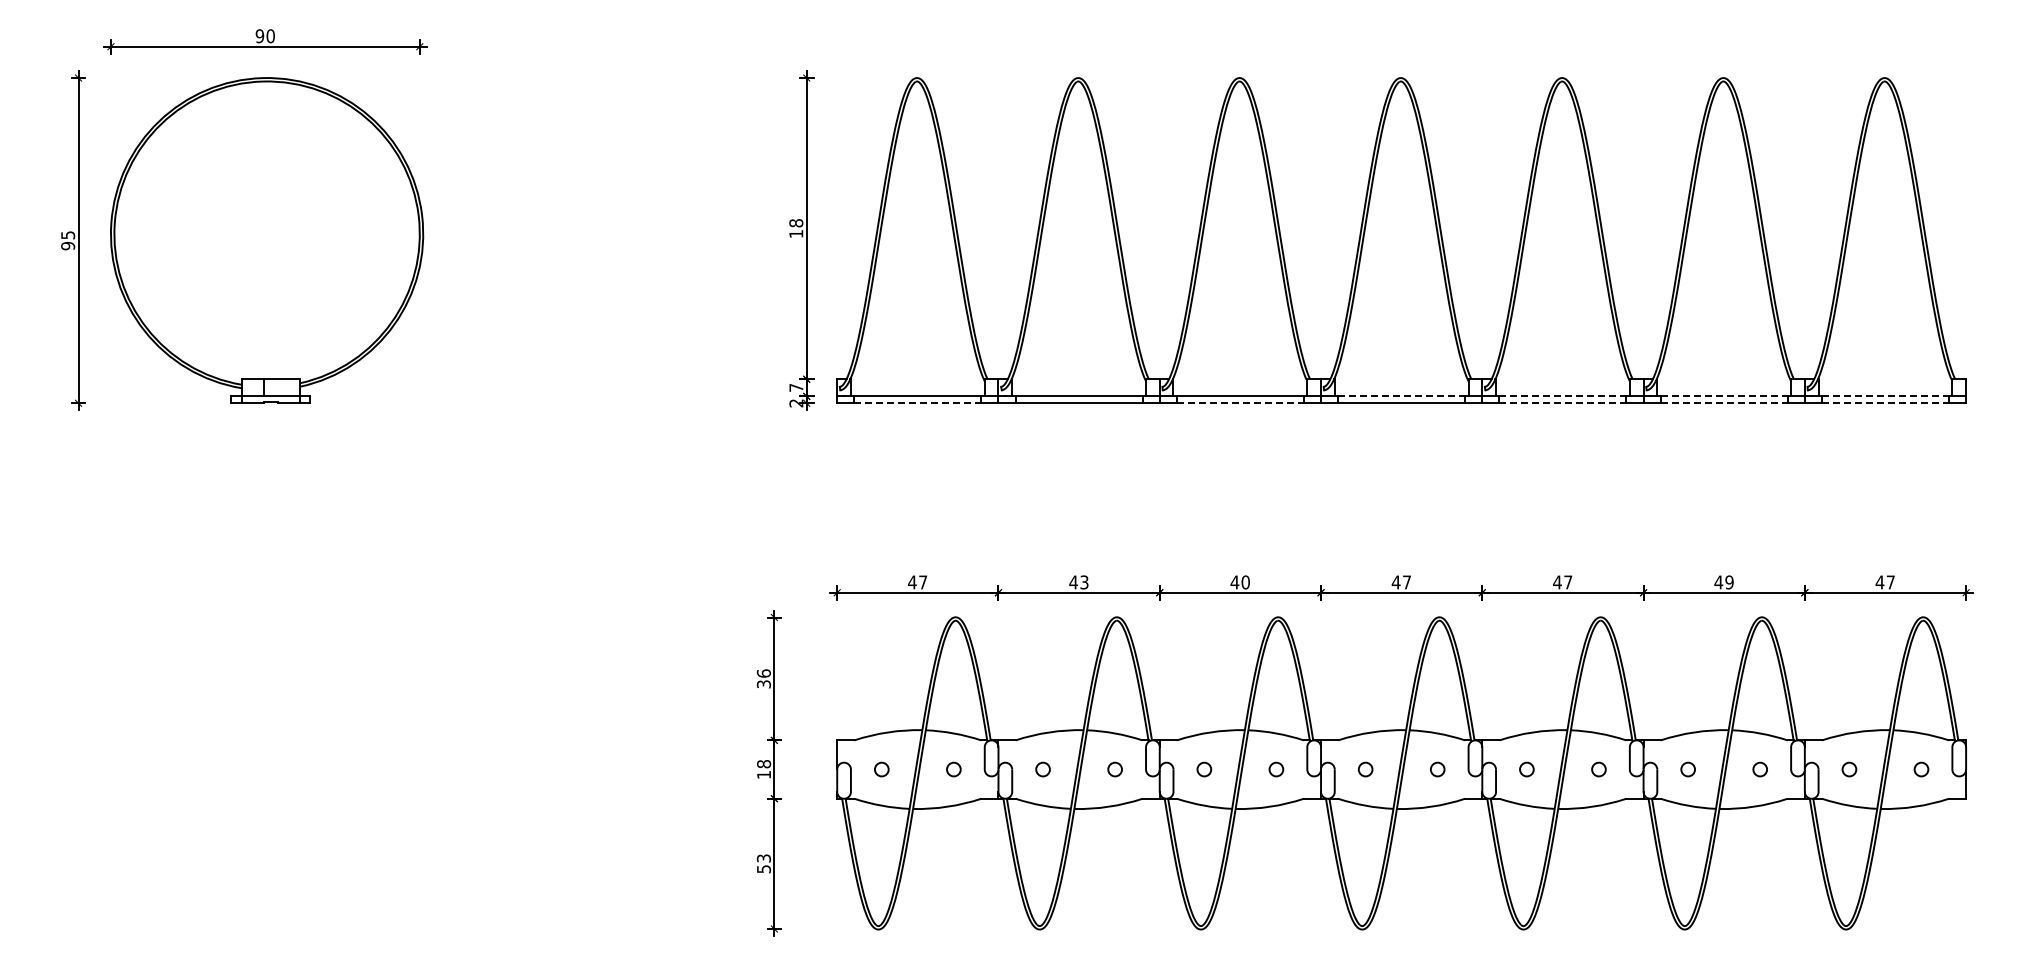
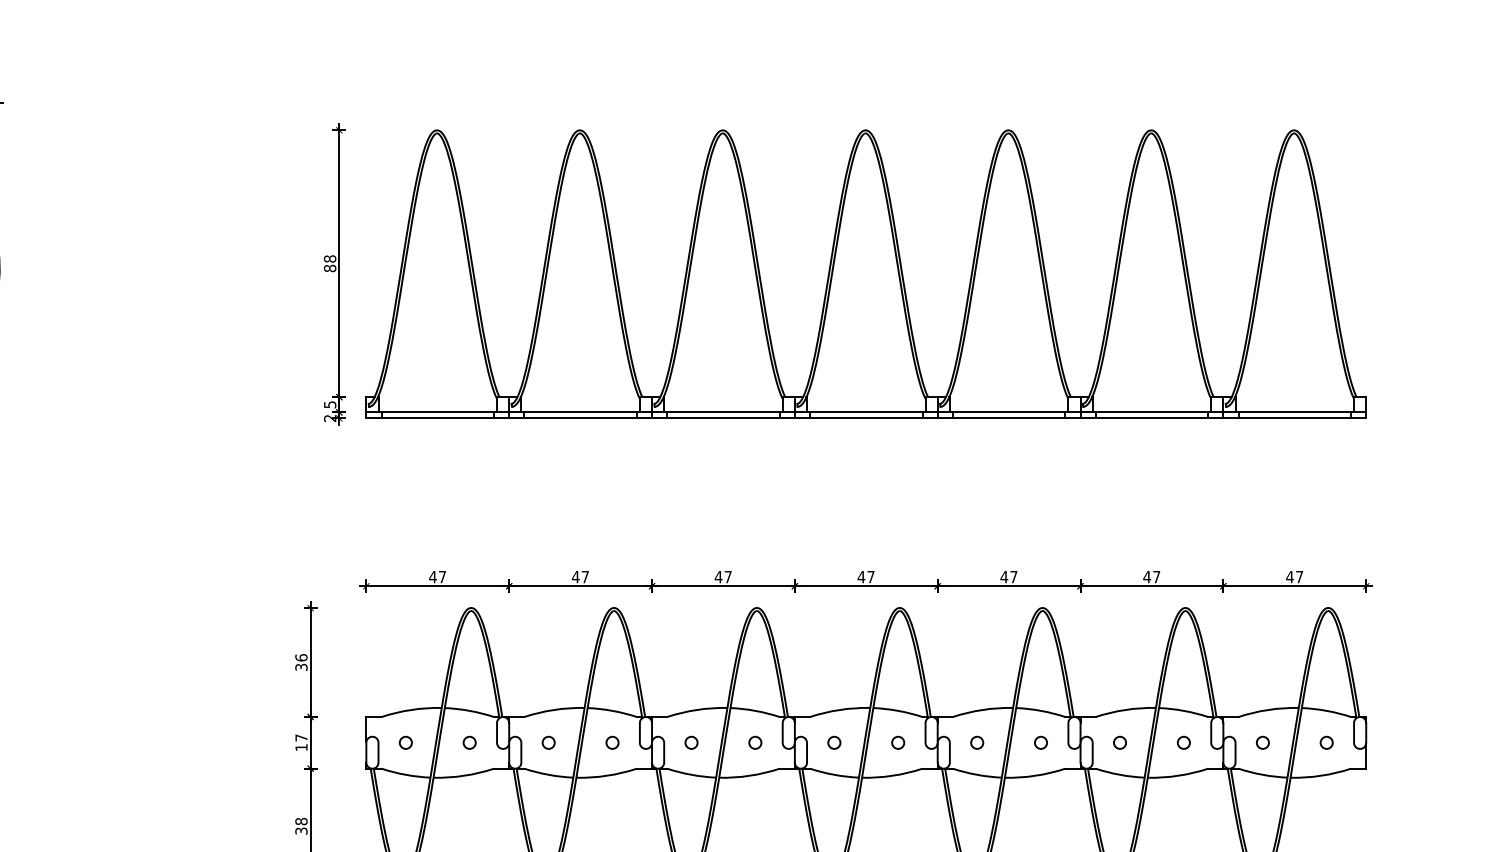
text: (796, 233) -> (330, 268), 18 -> 88
text: (796, 387) -> (330, 404), 7 -> 5
line: (1402, 396) -> (867, 412), dashed -> solid
line: (1563, 396) -> (1009, 412), dashed -> solid
line: (1724, 396) -> (1152, 412), dashed -> solid
line: (1885, 396) -> (1294, 412), dashed -> solid
line: (918, 403) -> (438, 418), dashed -> solid
line: (1240, 403) -> (723, 418), dashed -> solid
line: (1563, 403) -> (1009, 418), dashed -> solid
line: (1724, 403) -> (1152, 418), dashed -> solid
line: (1885, 403) -> (1294, 418), dashed -> solid
text: (1084, 582) -> (585, 577), 43 -> 47
text: (1245, 582) -> (727, 577), 40 -> 47
text: (1729, 582) -> (1156, 577), 49 -> 47
text: (764, 764) -> (301, 738), 18 -> 17
text: (763, 863) -> (301, 826), 53 -> 38

